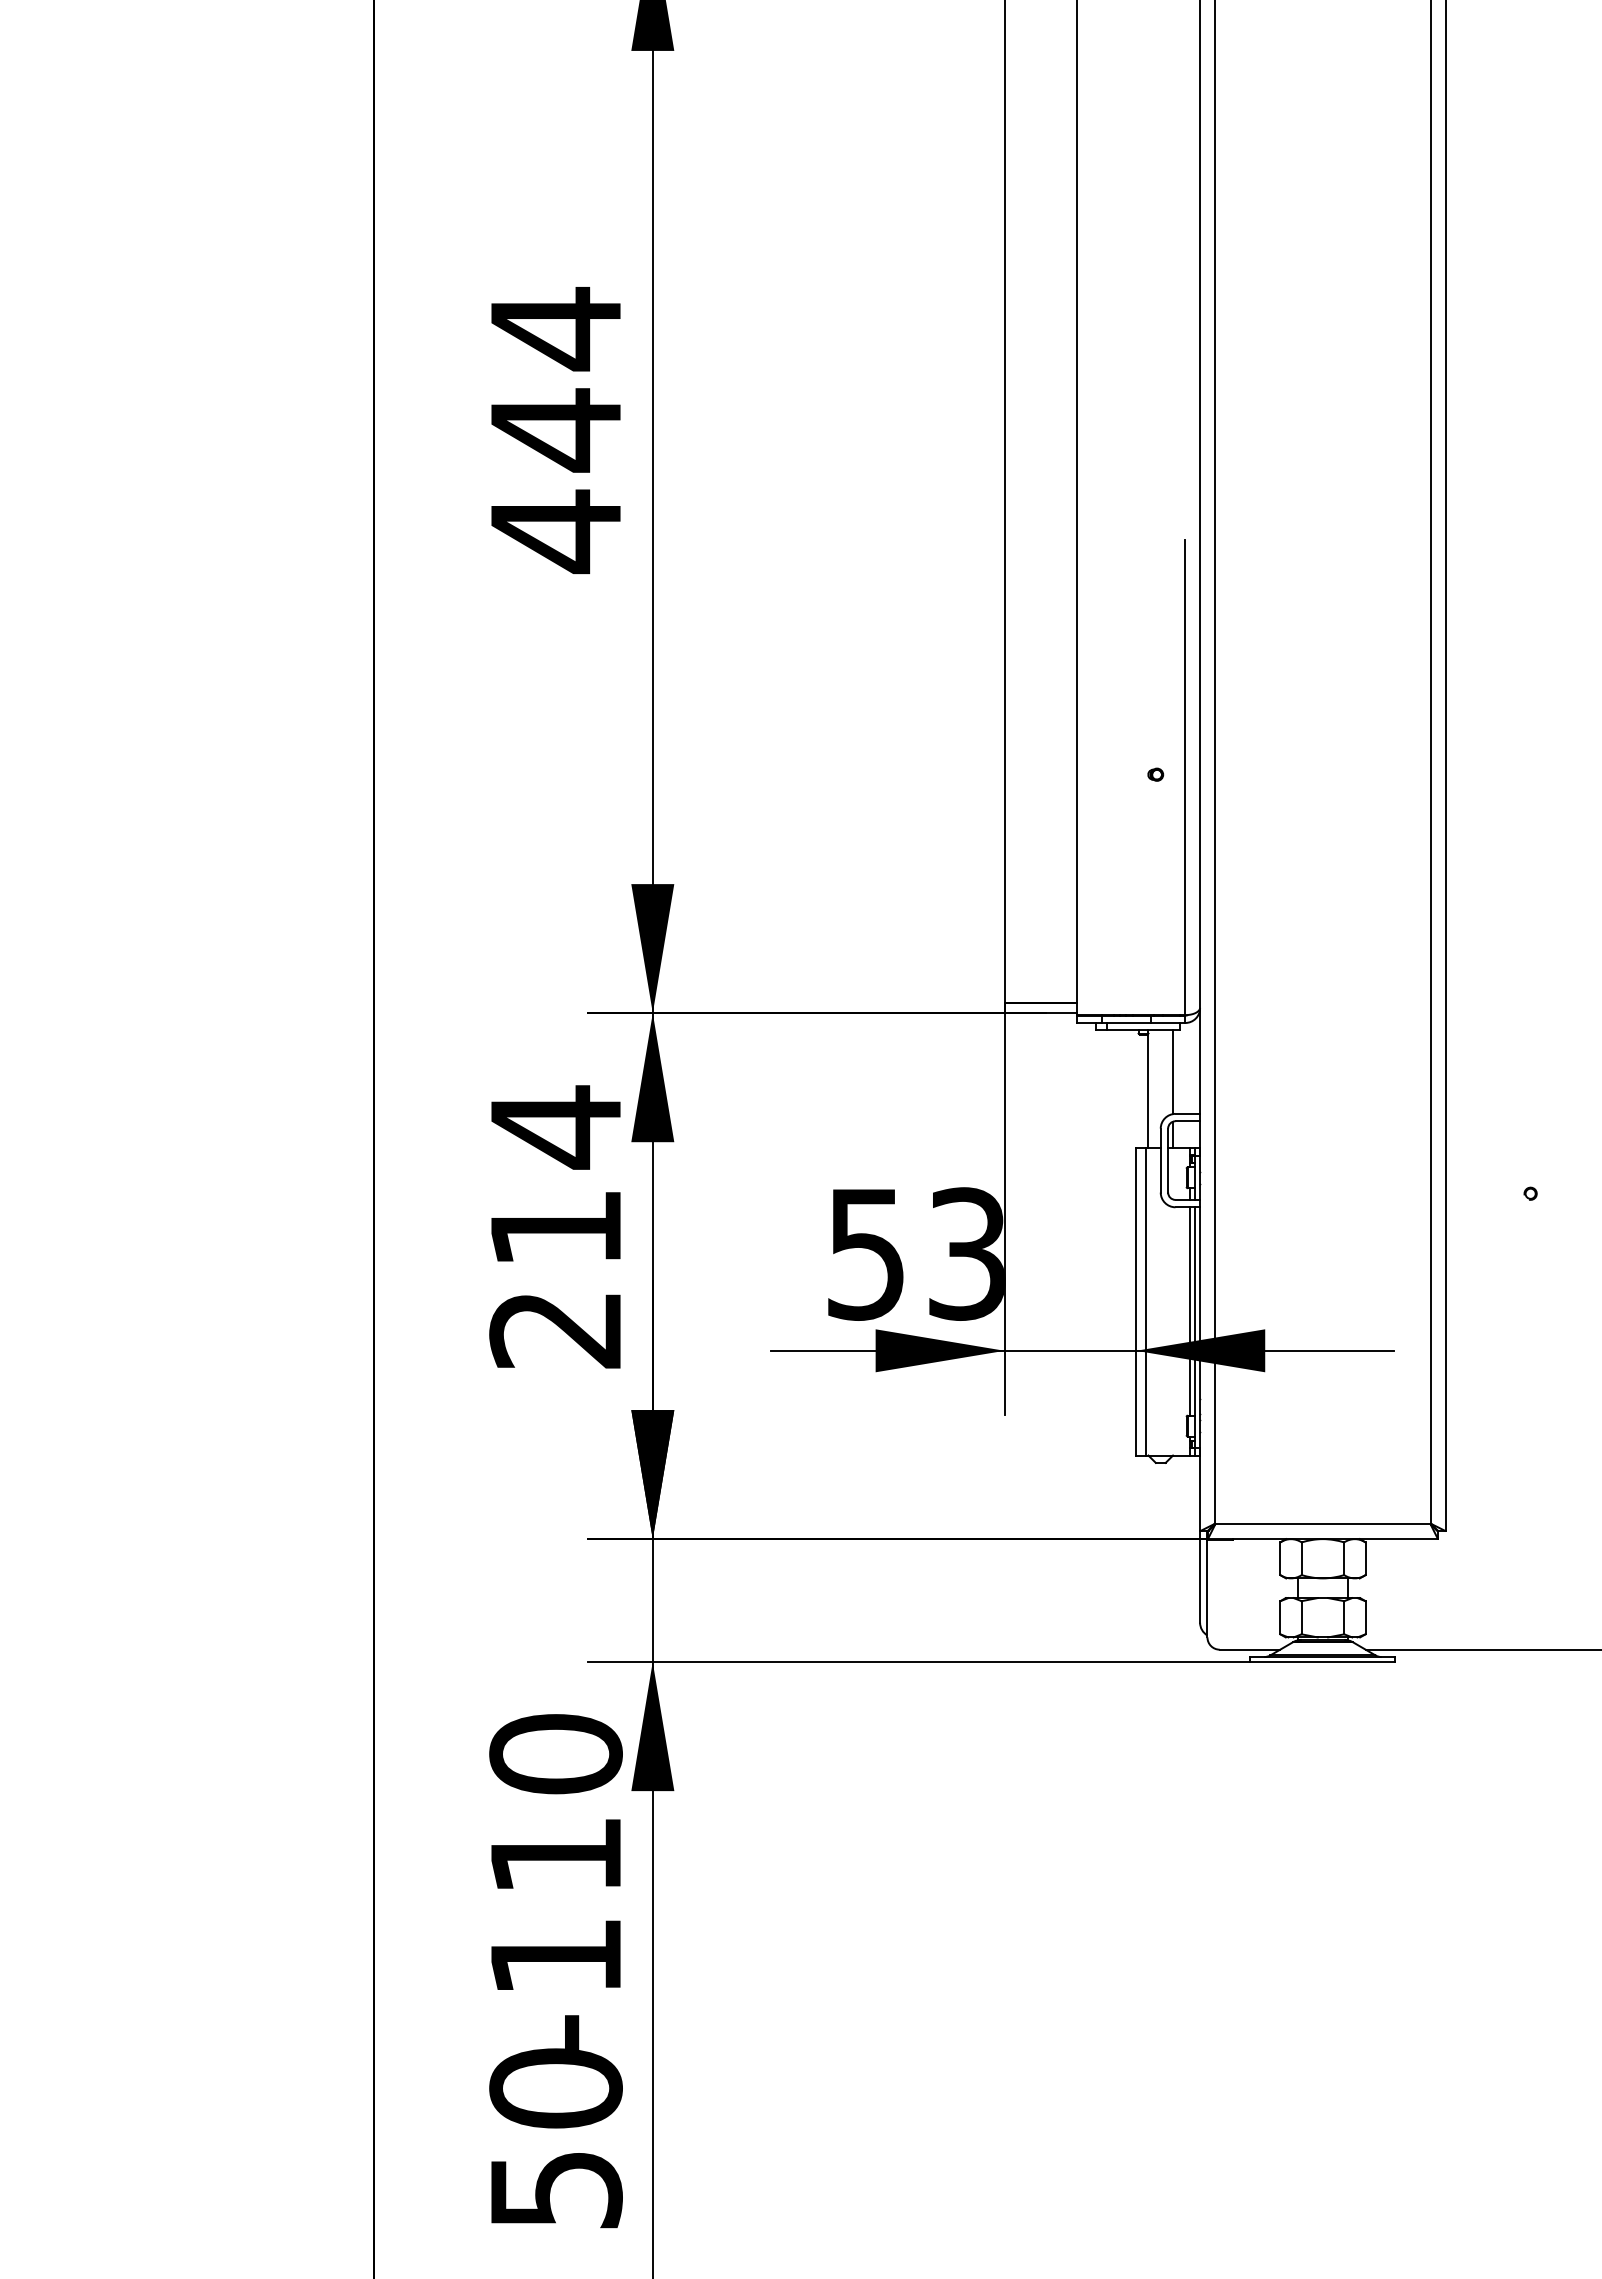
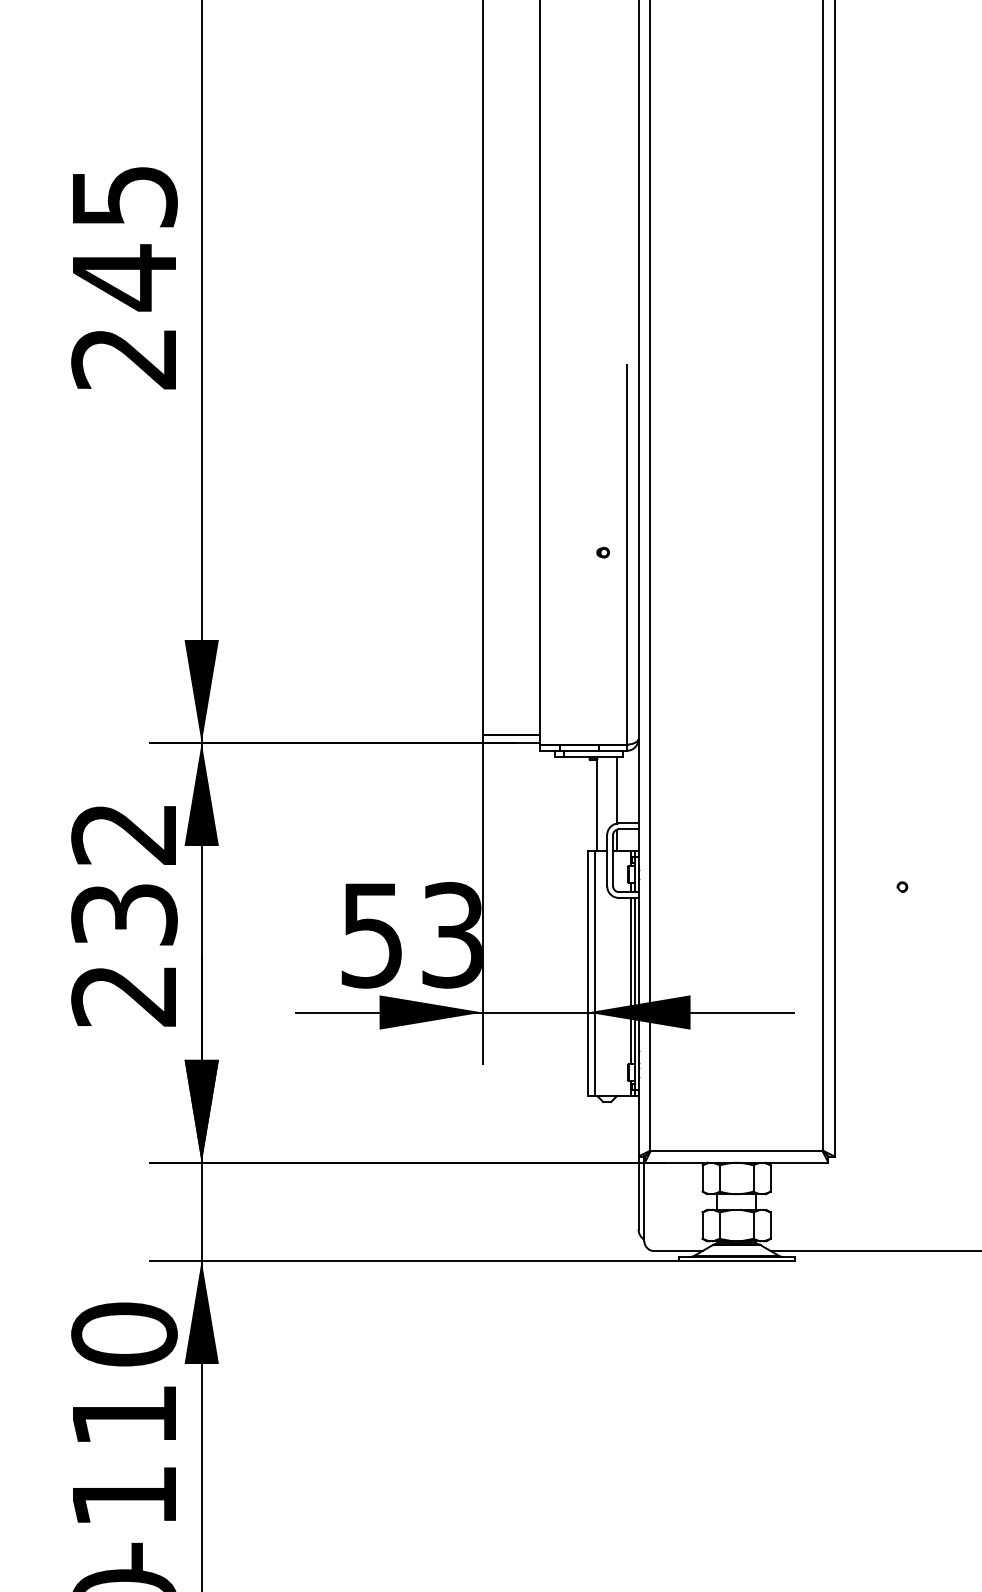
text: (555, 430) -> (124, 277), 444 -> 245
text: (555, 1175) -> (124, 872), 214 -> 232

